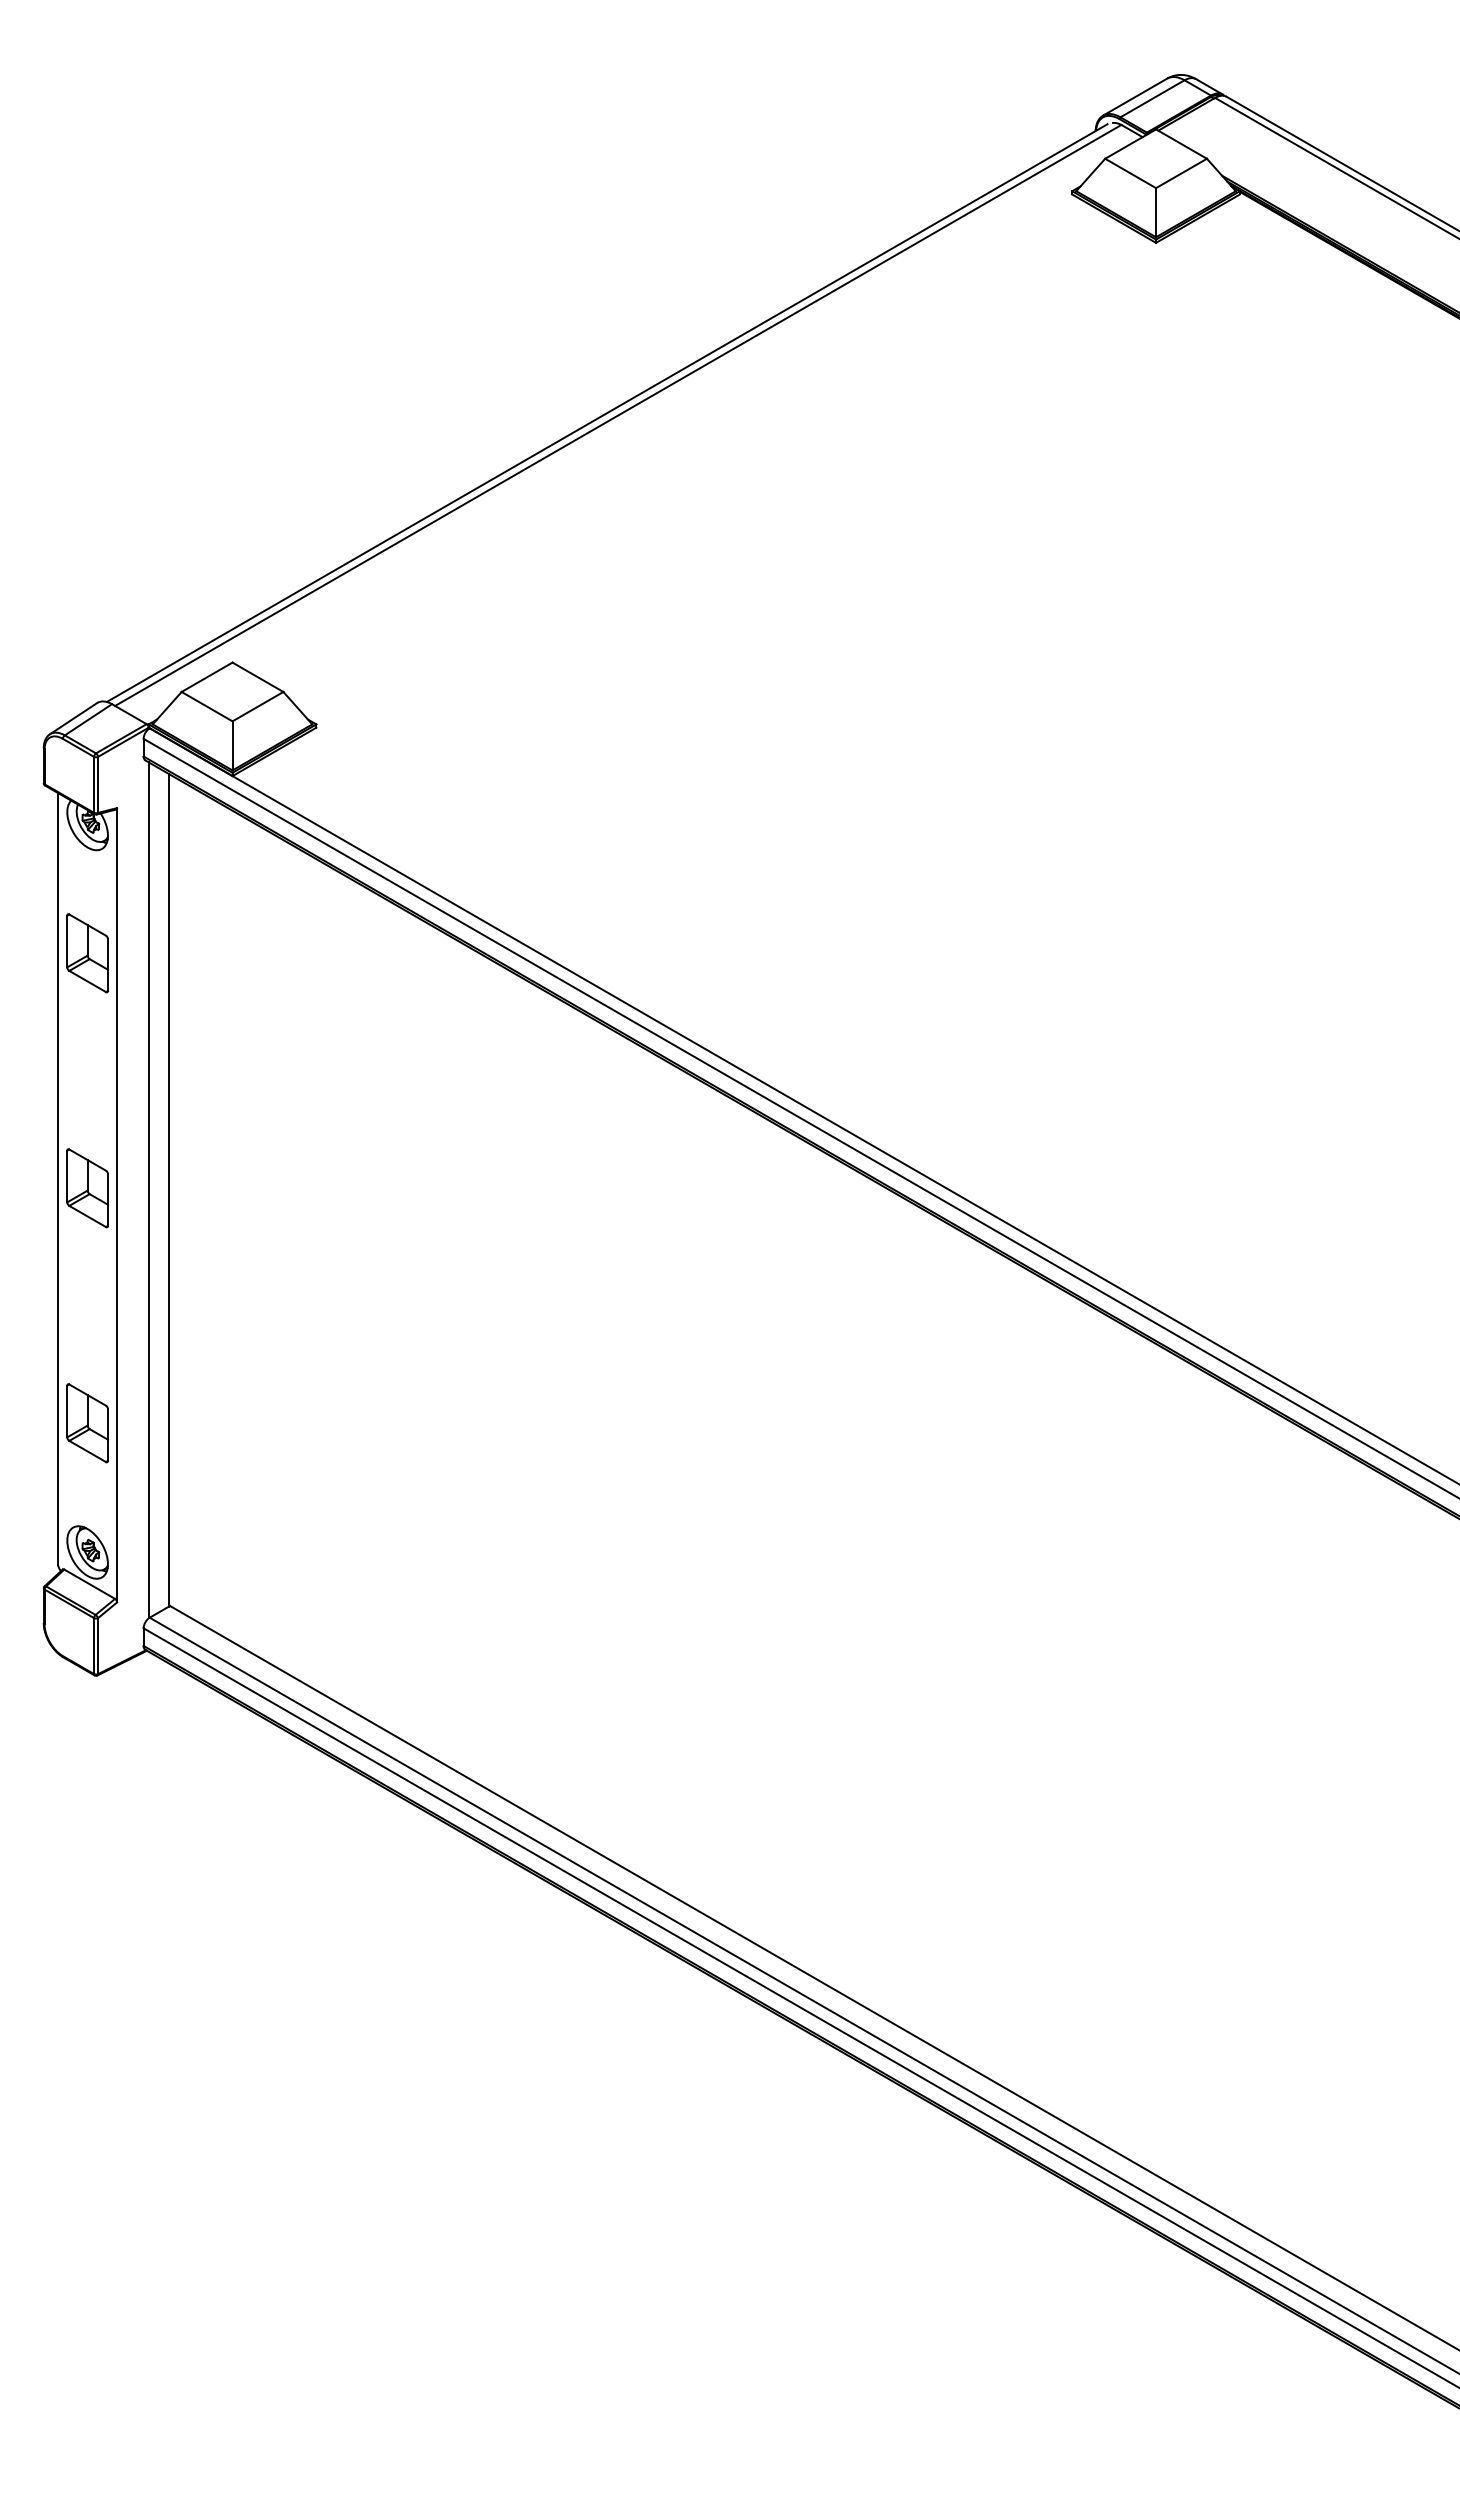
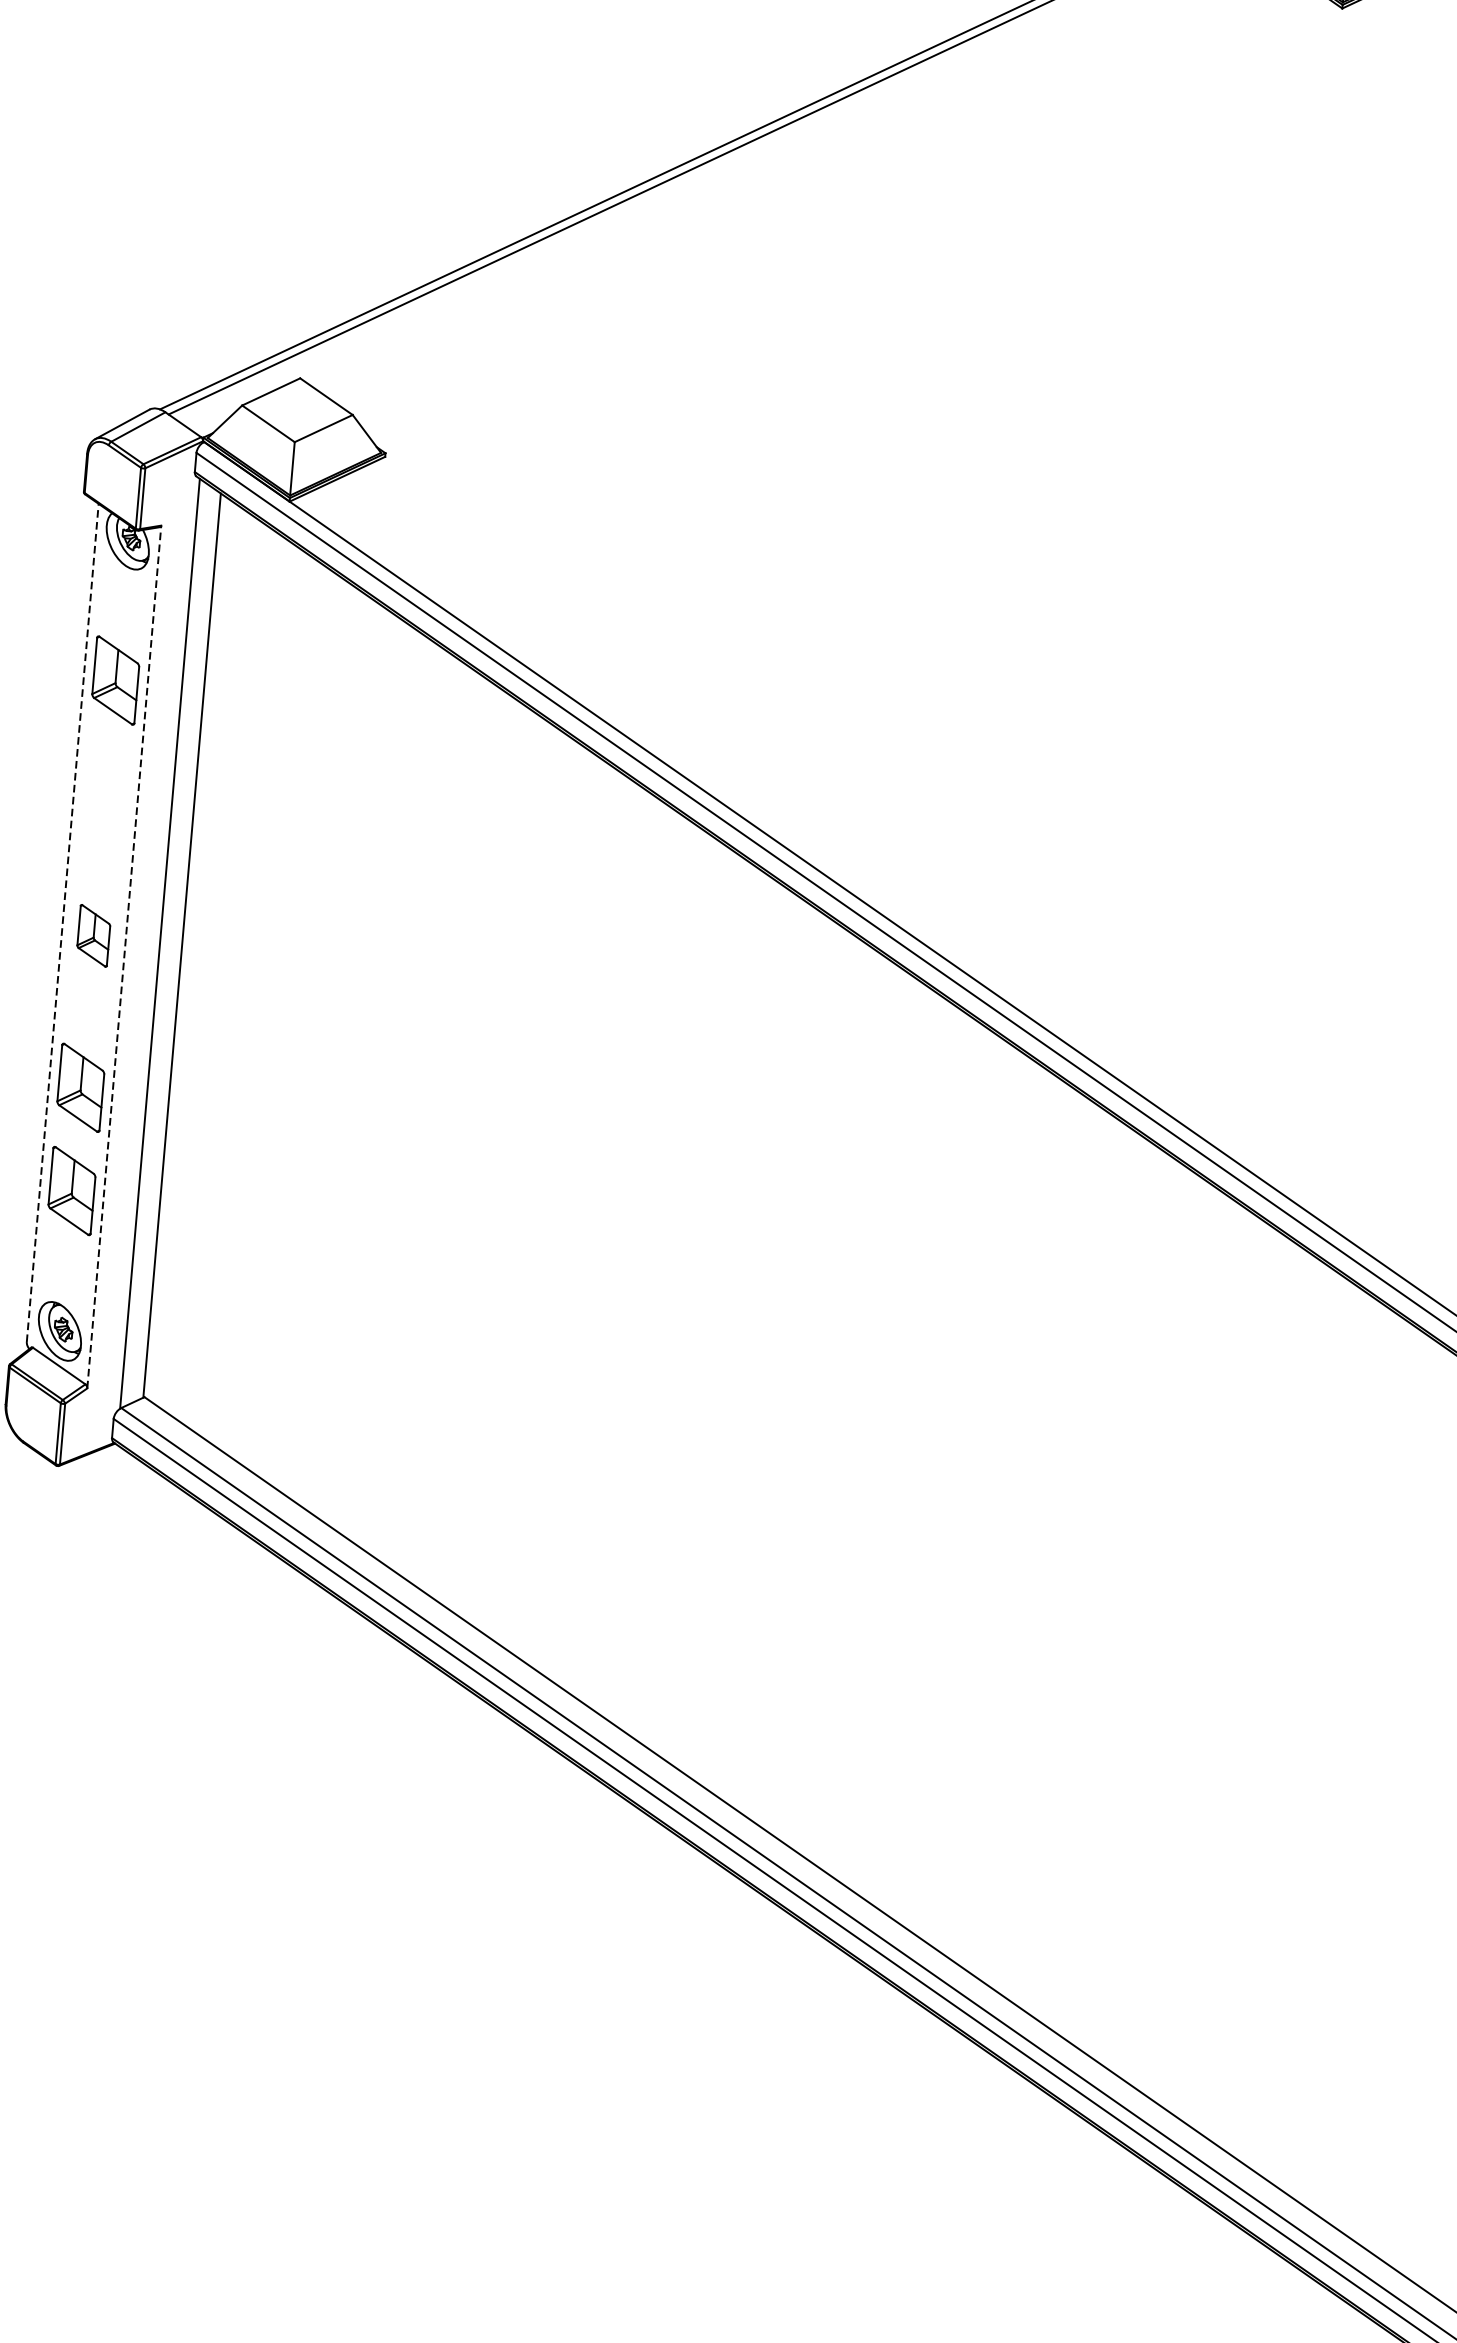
line: (58, 1178) -> (63, 922), solid -> dashed
part: (87, 1188) -> (93, 936), size x0.7
line: (117, 1204) -> (124, 956), solid -> dashed
part: (87, 1328) -> (80, 1088), added

